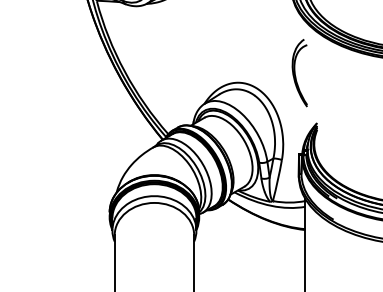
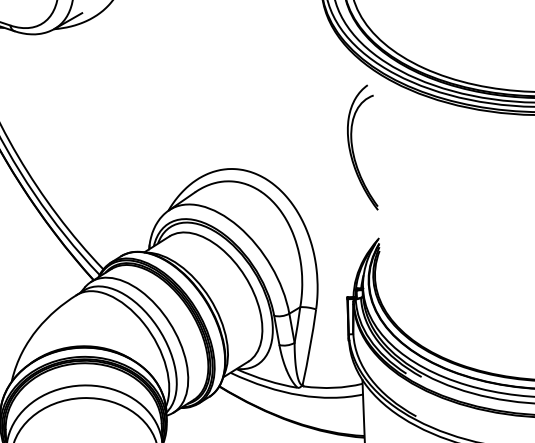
part: (299, 73) -> (361, 148), moved

